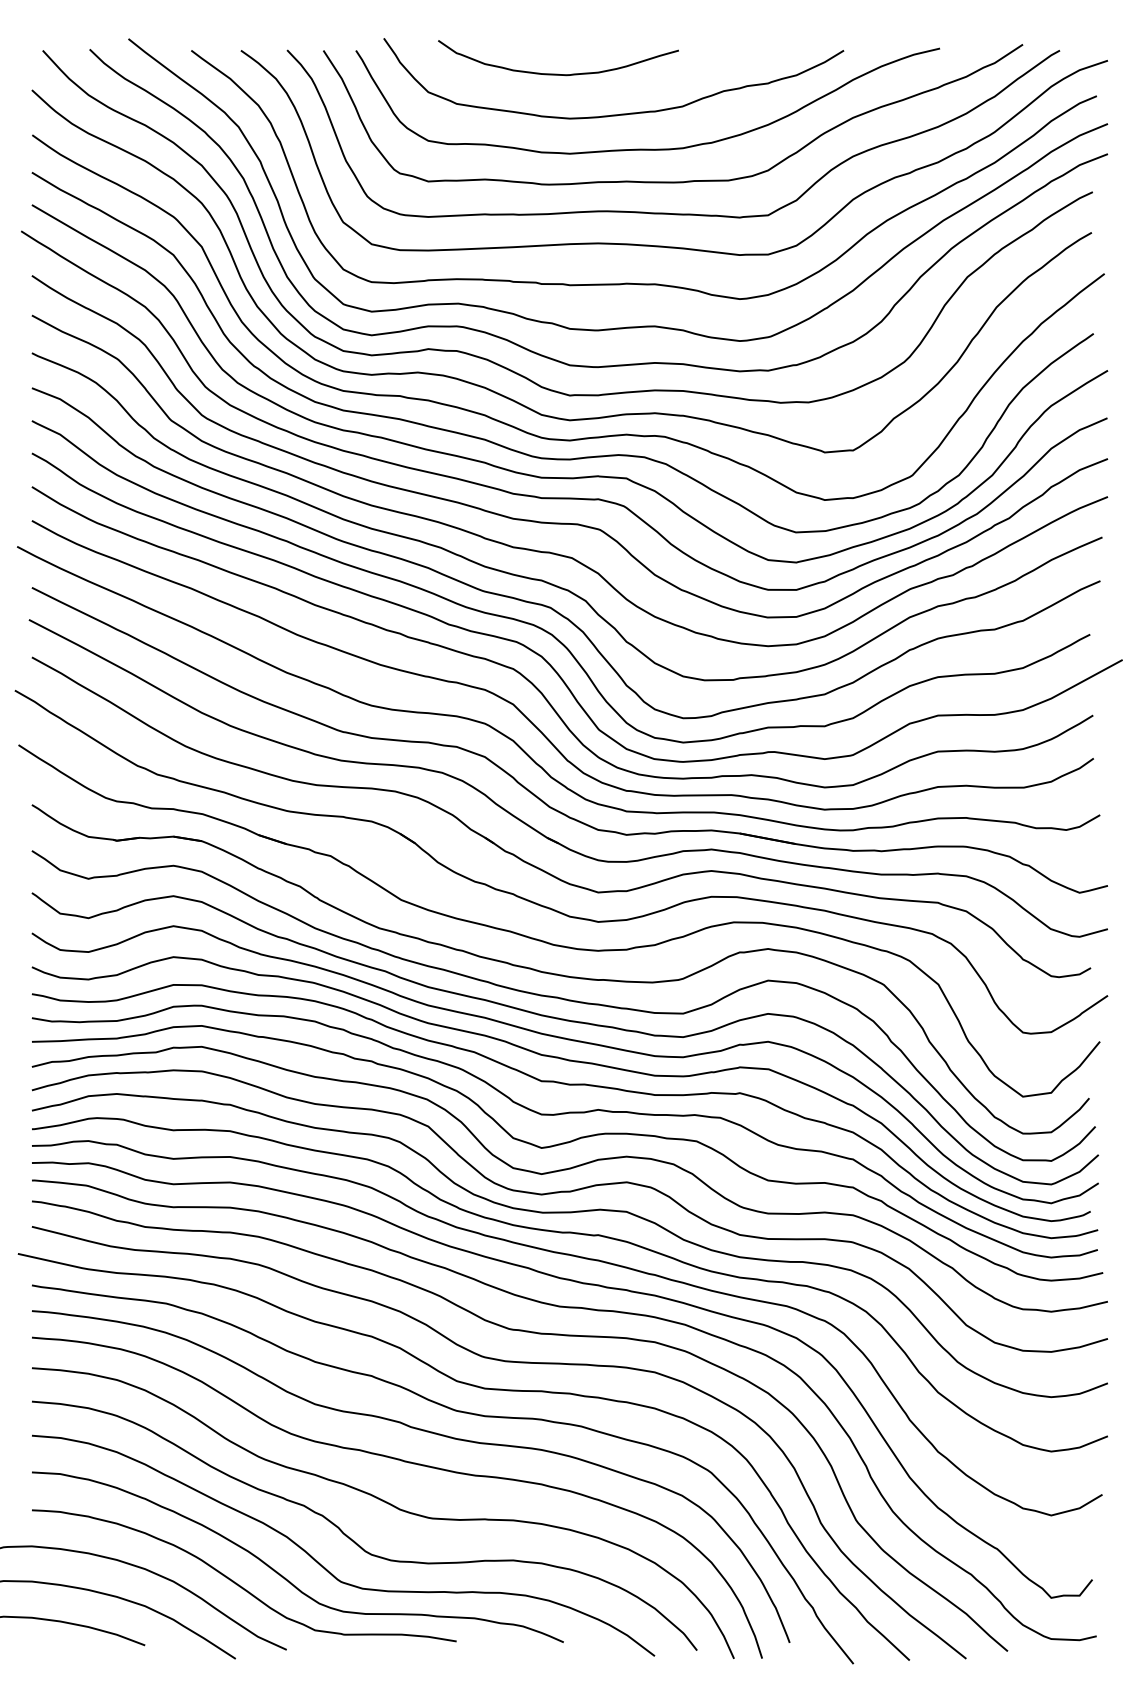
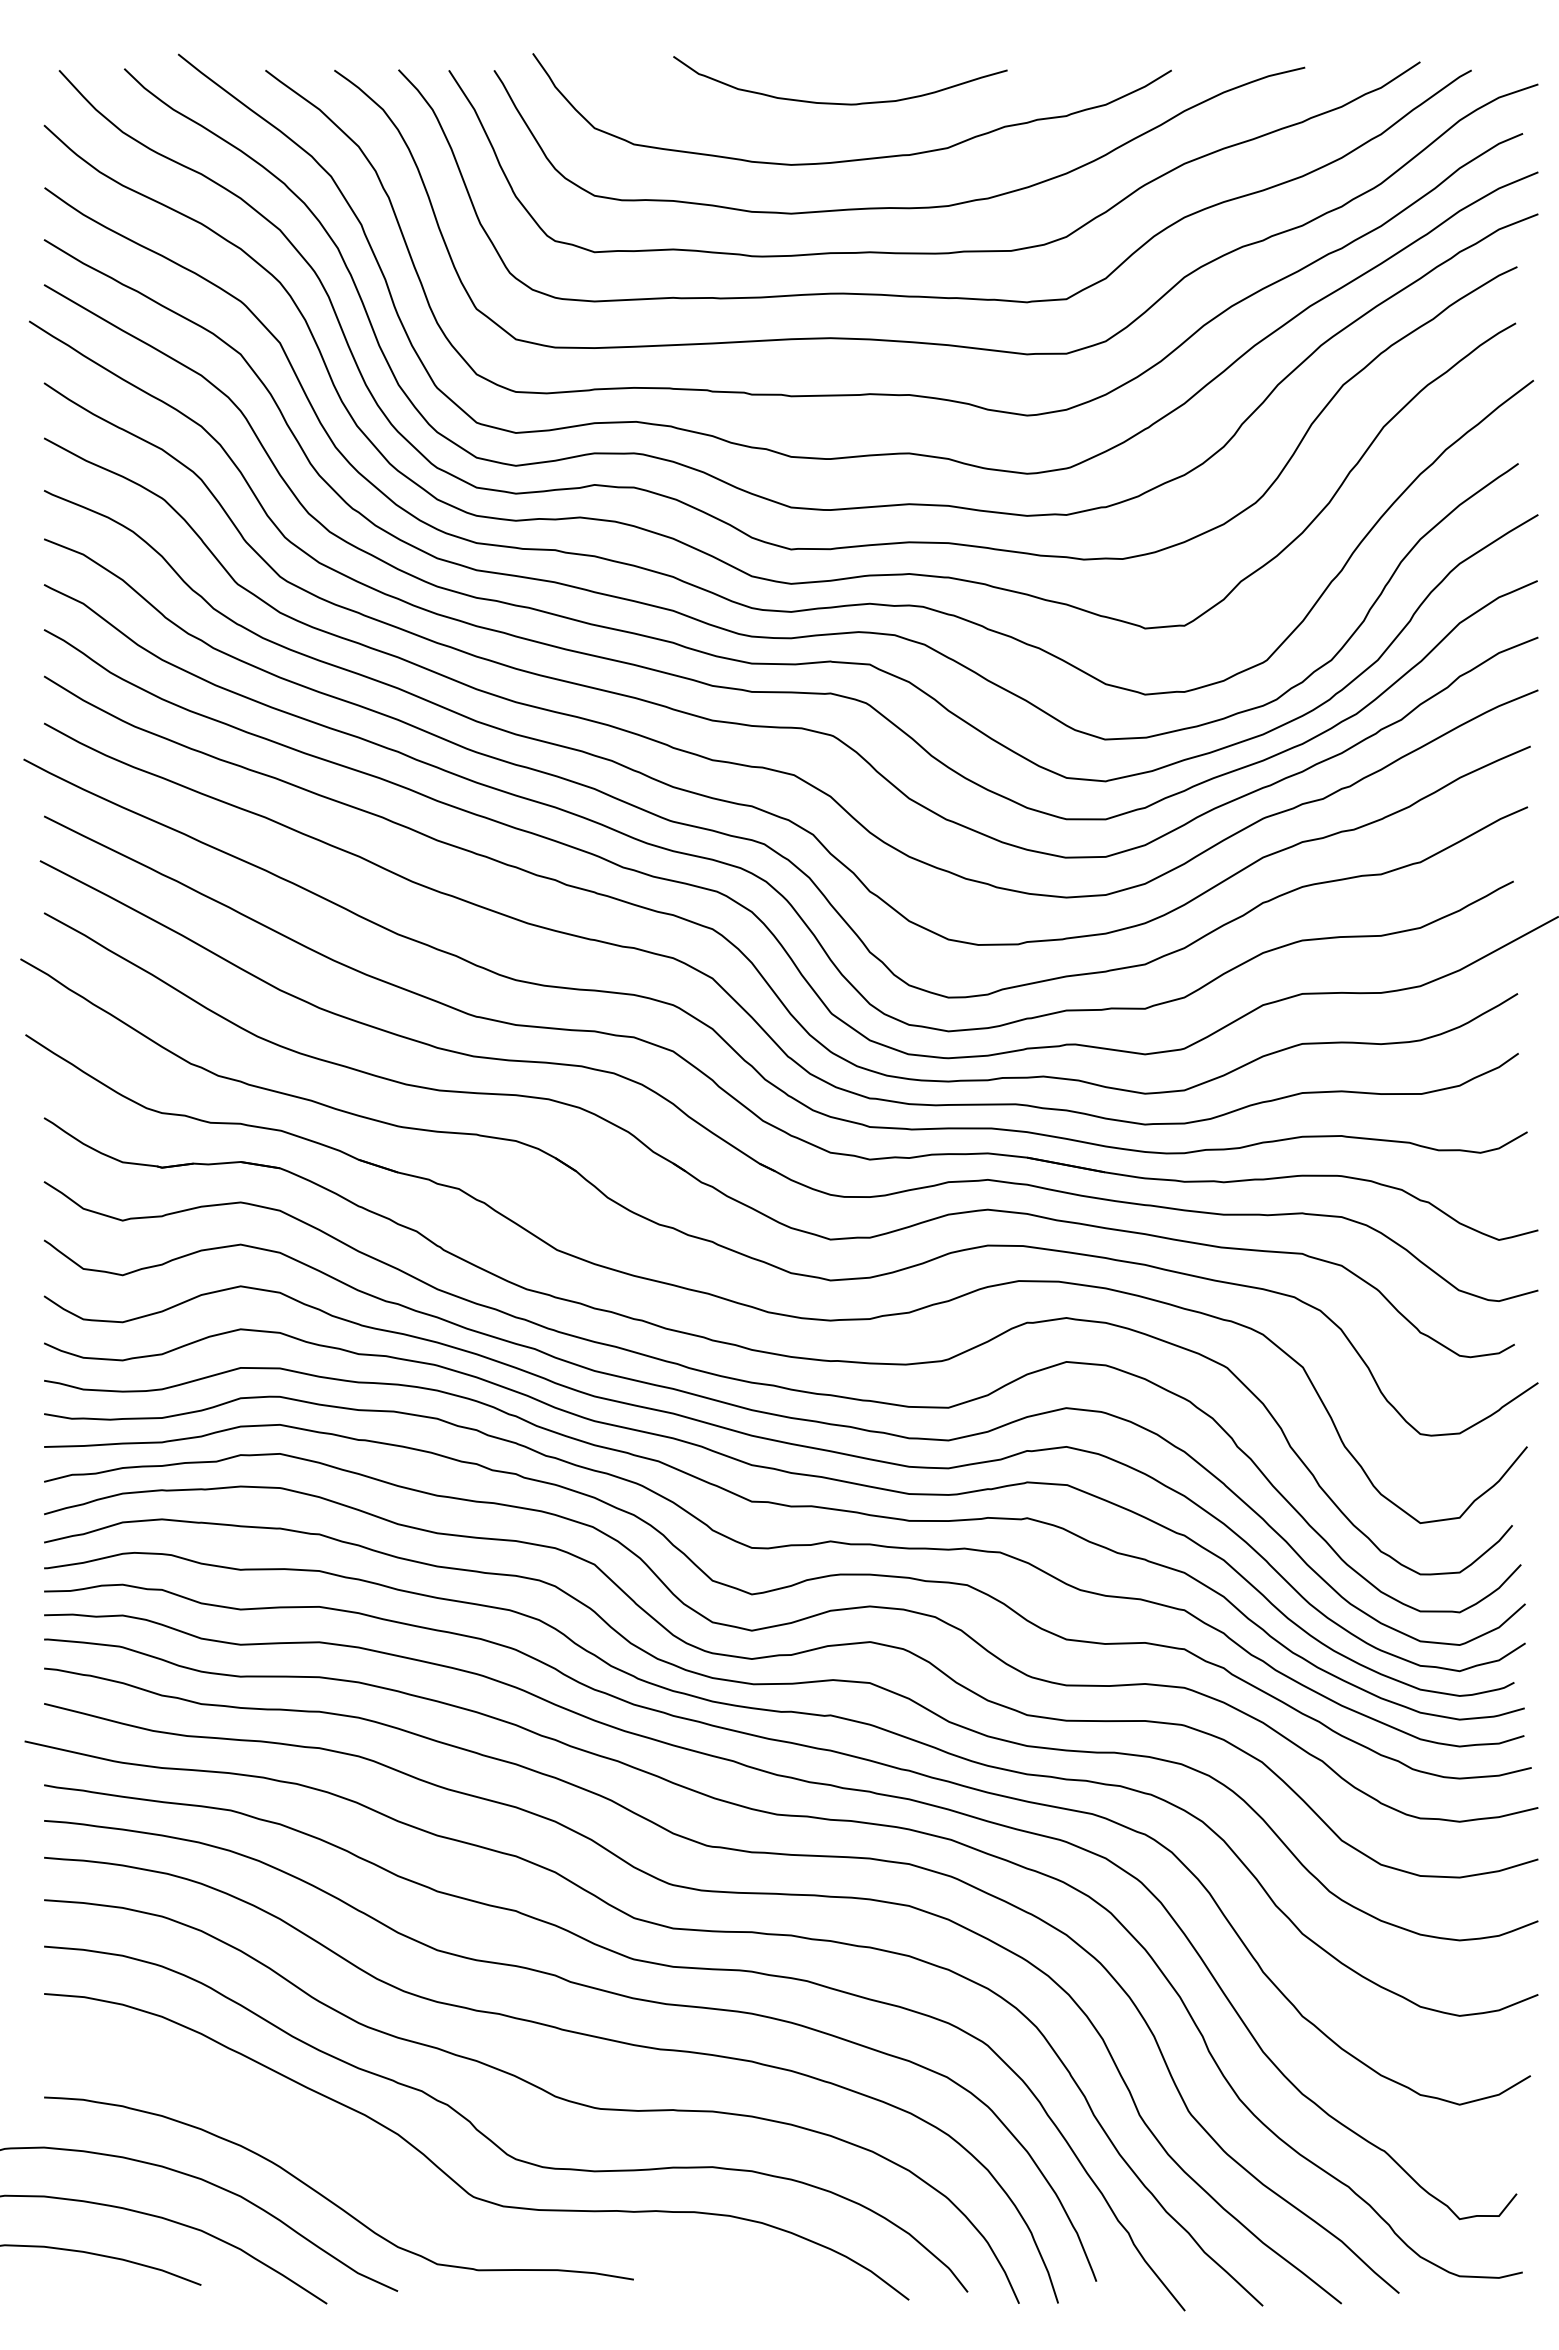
curve: (554, 73) -> (834, 102), moved
curve: (282, 1575) -> (392, 2188), removed

